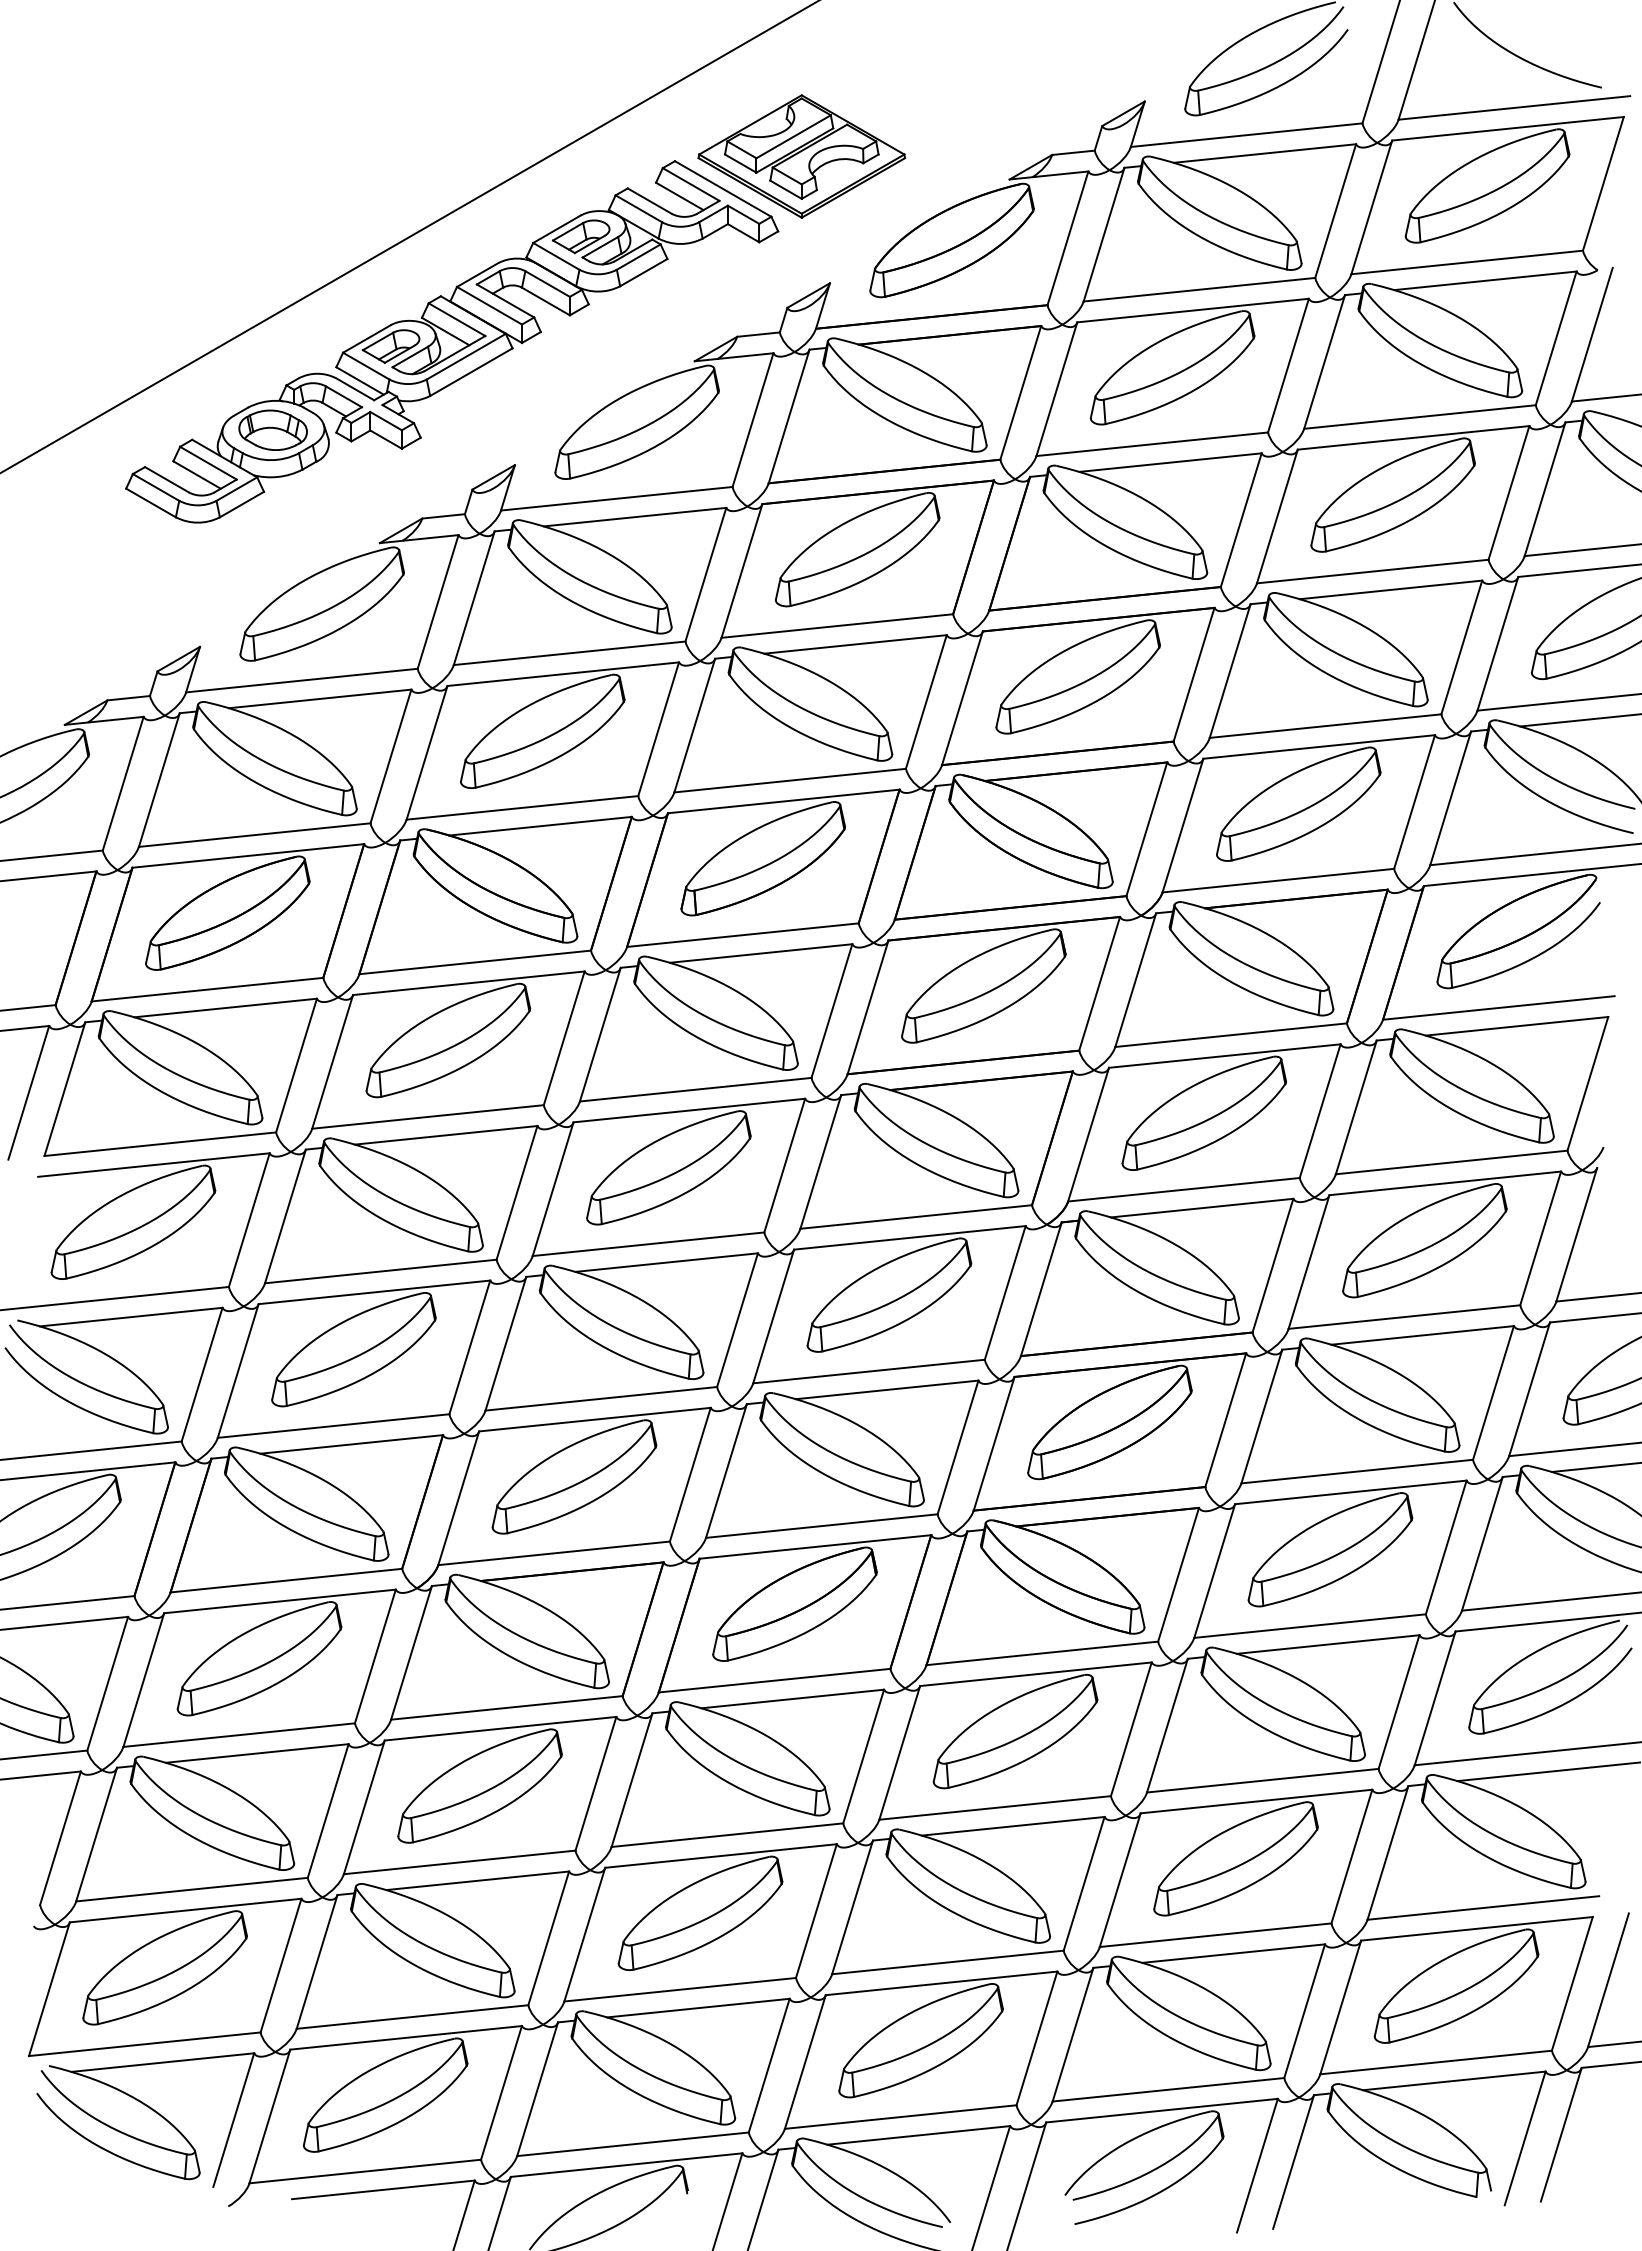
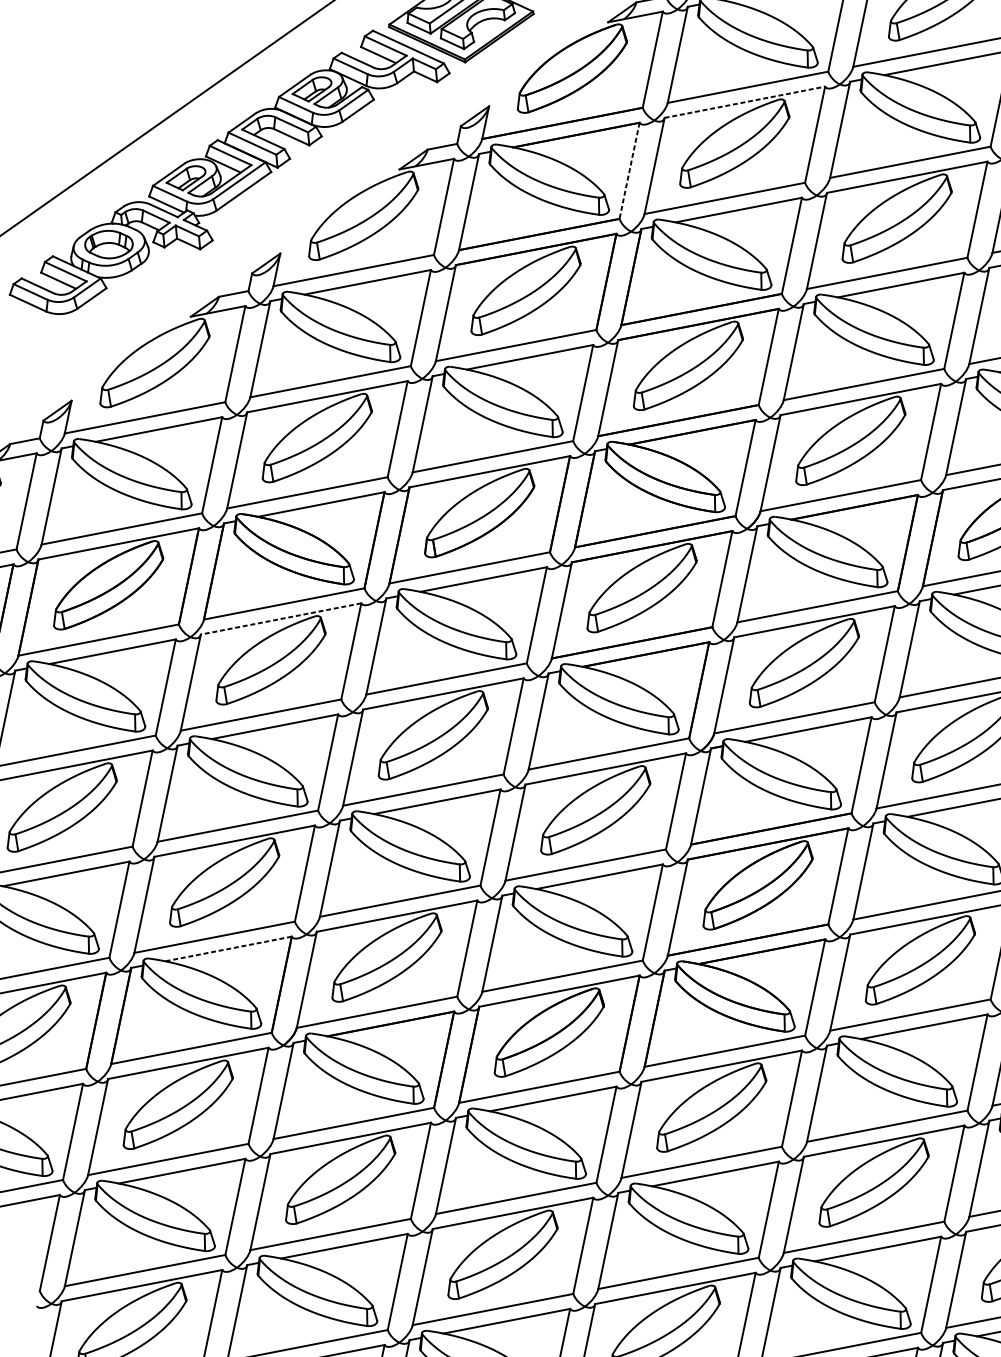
line: (1193, 310) -> (745, 102), solid -> dashed
line: (1020, 392) -> (629, 170), solid -> dashed
line: (468, 983) -> (280, 619), solid -> dashed
line: (351, 1444) -> (228, 949), solid -> dashed

